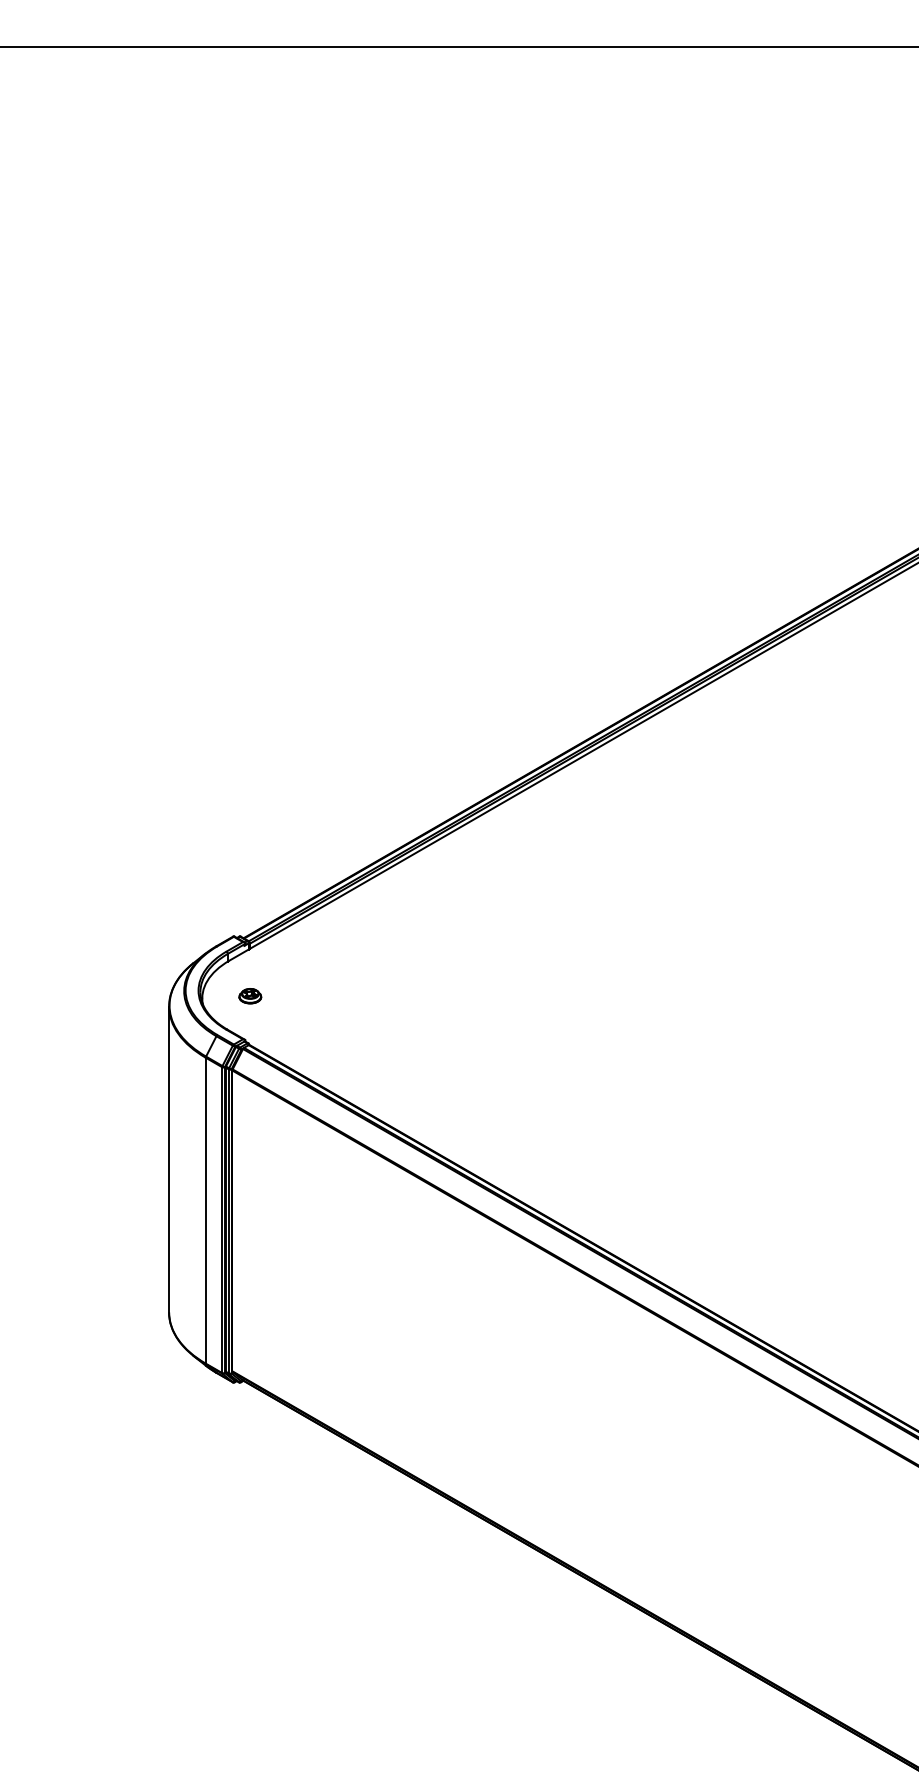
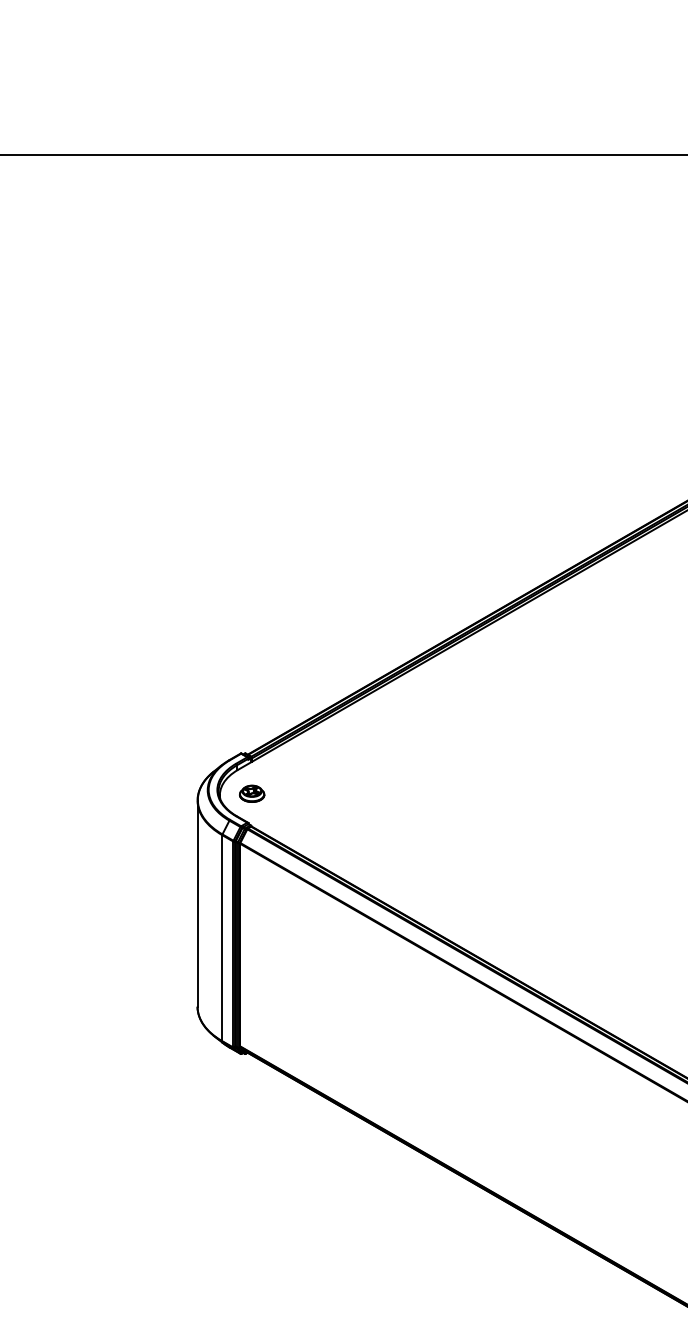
part: (250, 995) -> (252, 793), size x1.67

